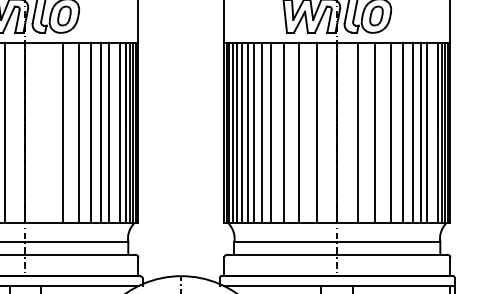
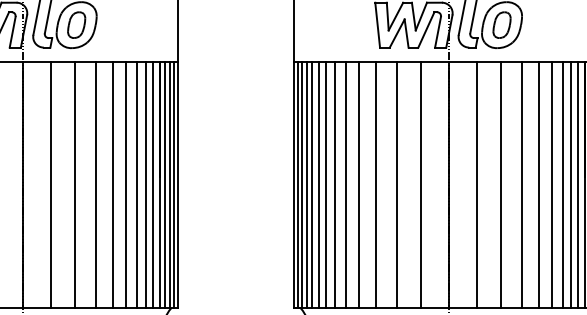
line: (45, 132) -> (50, 183), added
line: (115, 132) -> (146, 183), added
line: (432, 132) -> (578, 183), added

